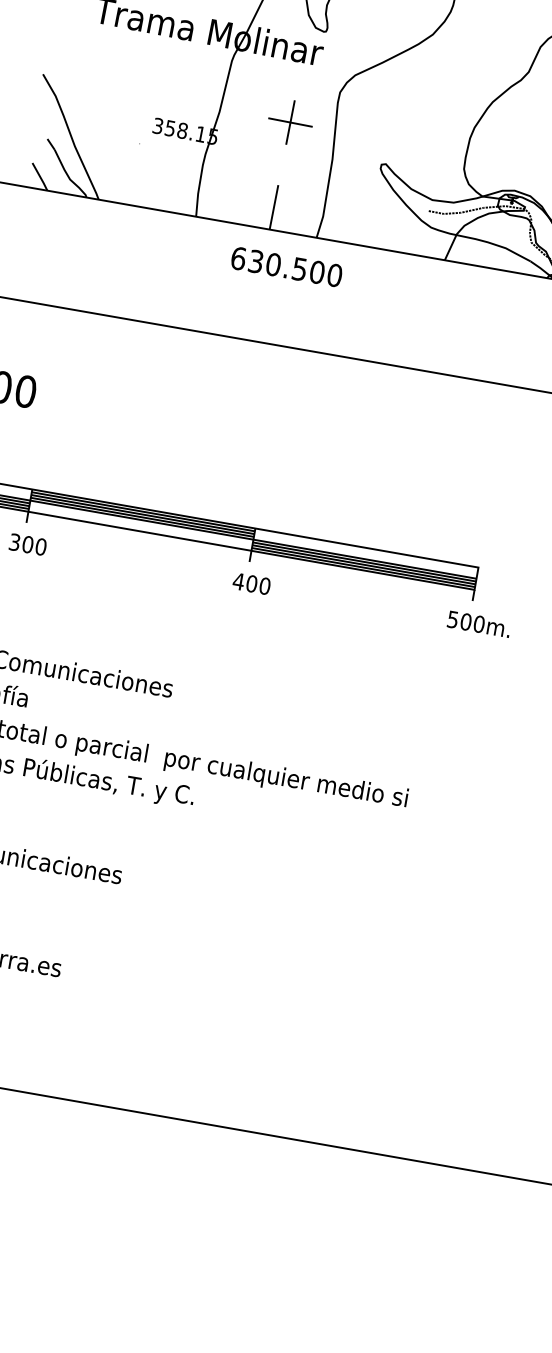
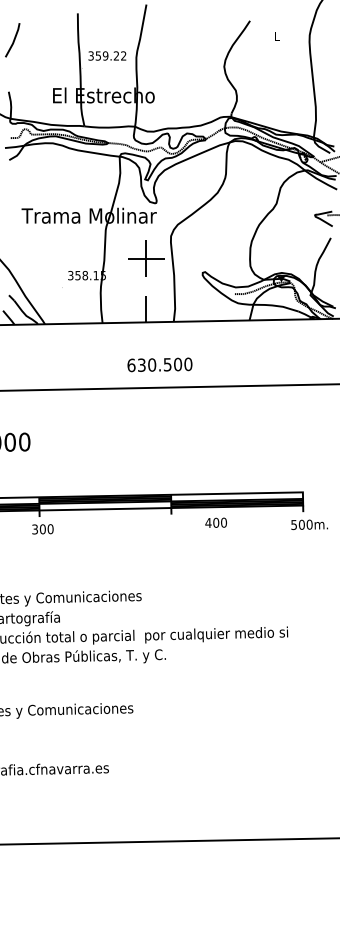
part: (289, 121) -> (145, 258), size x1.4
text: (286, 266) -> (159, 364), moved
text: (250, 583) -> (215, 522), moved

